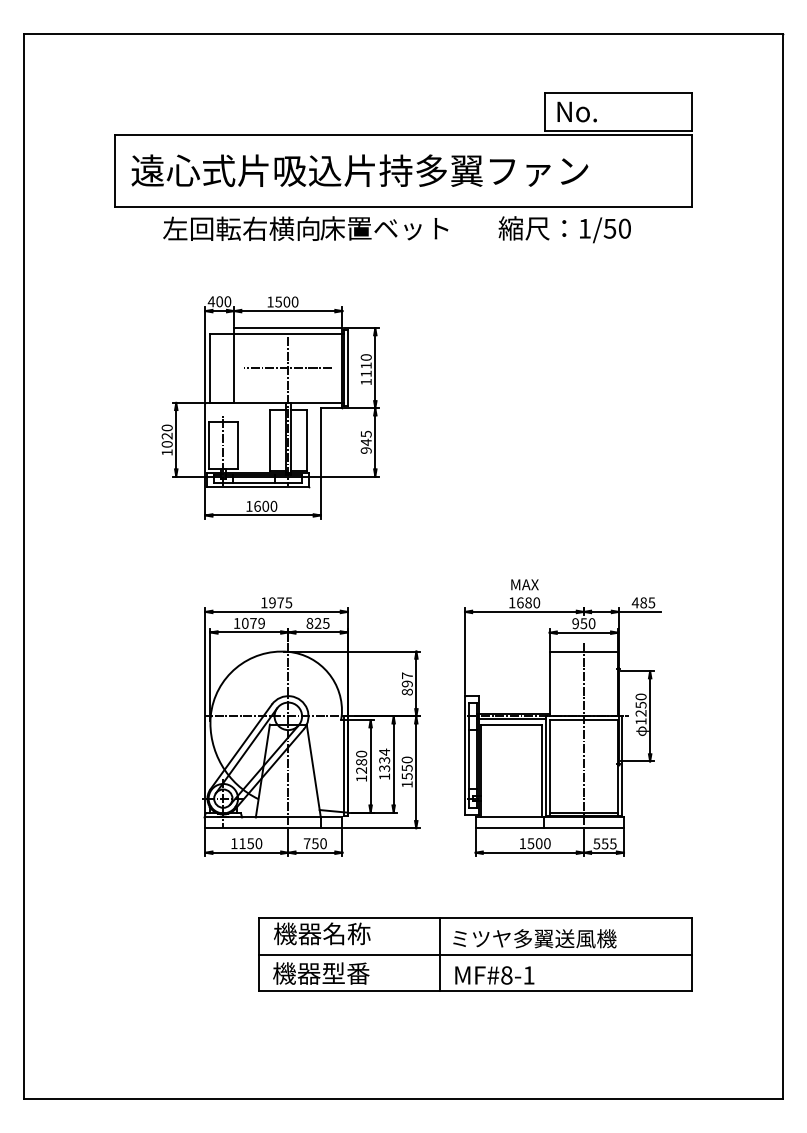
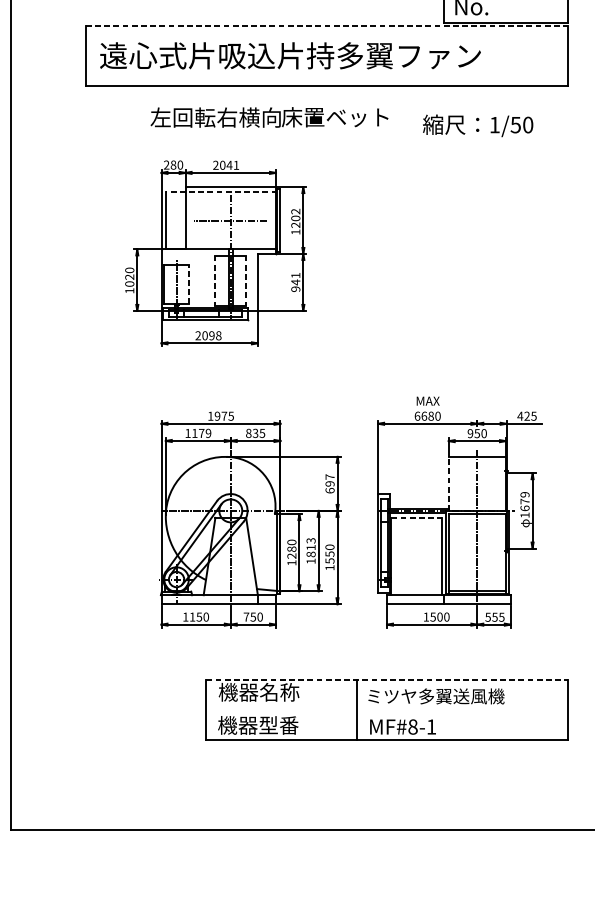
line: (403, 135) -> (326, 26), solid -> dashed
text: (305, 228) -> (269, 117), moved
text: (564, 229) -> (477, 125), moved
text: (215, 301) -> (170, 164), 400 -> 280
text: (282, 301) -> (225, 164), 1500 -> 2041
line: (277, 333) -> (221, 191), solid -> dashed
text: (365, 365) -> (295, 218), 1110 -> 1202
text: (365, 433) -> (295, 274), 945 -> 941
line: (269, 441) -> (215, 281), solid -> dashed
line: (306, 441) -> (245, 281), solid -> dashed
line: (238, 444) -> (189, 284), solid -> dashed
text: (261, 505) -> (208, 335), 1600 -> 2098
text: (512, 602) -> (417, 415), 1680 -> 6680
text: (643, 602) -> (527, 415), 485 -> 425
text: (245, 622) -> (195, 432), 1079 -> 1179
text: (317, 623) -> (255, 433), 825 -> 835
line: (549, 683) -> (448, 483), solid -> dashed
text: (407, 691) -> (330, 490), 897 -> 697
text: (640, 704) -> (524, 501), 1250 -> 1679
line: (511, 724) -> (416, 517), solid -> dashed
text: (384, 759) -> (311, 546), 1334 -> 1813
line: (475, 918) -> (386, 679), solid -> dashed
line: (475, 954) -> (386, 709), removed

